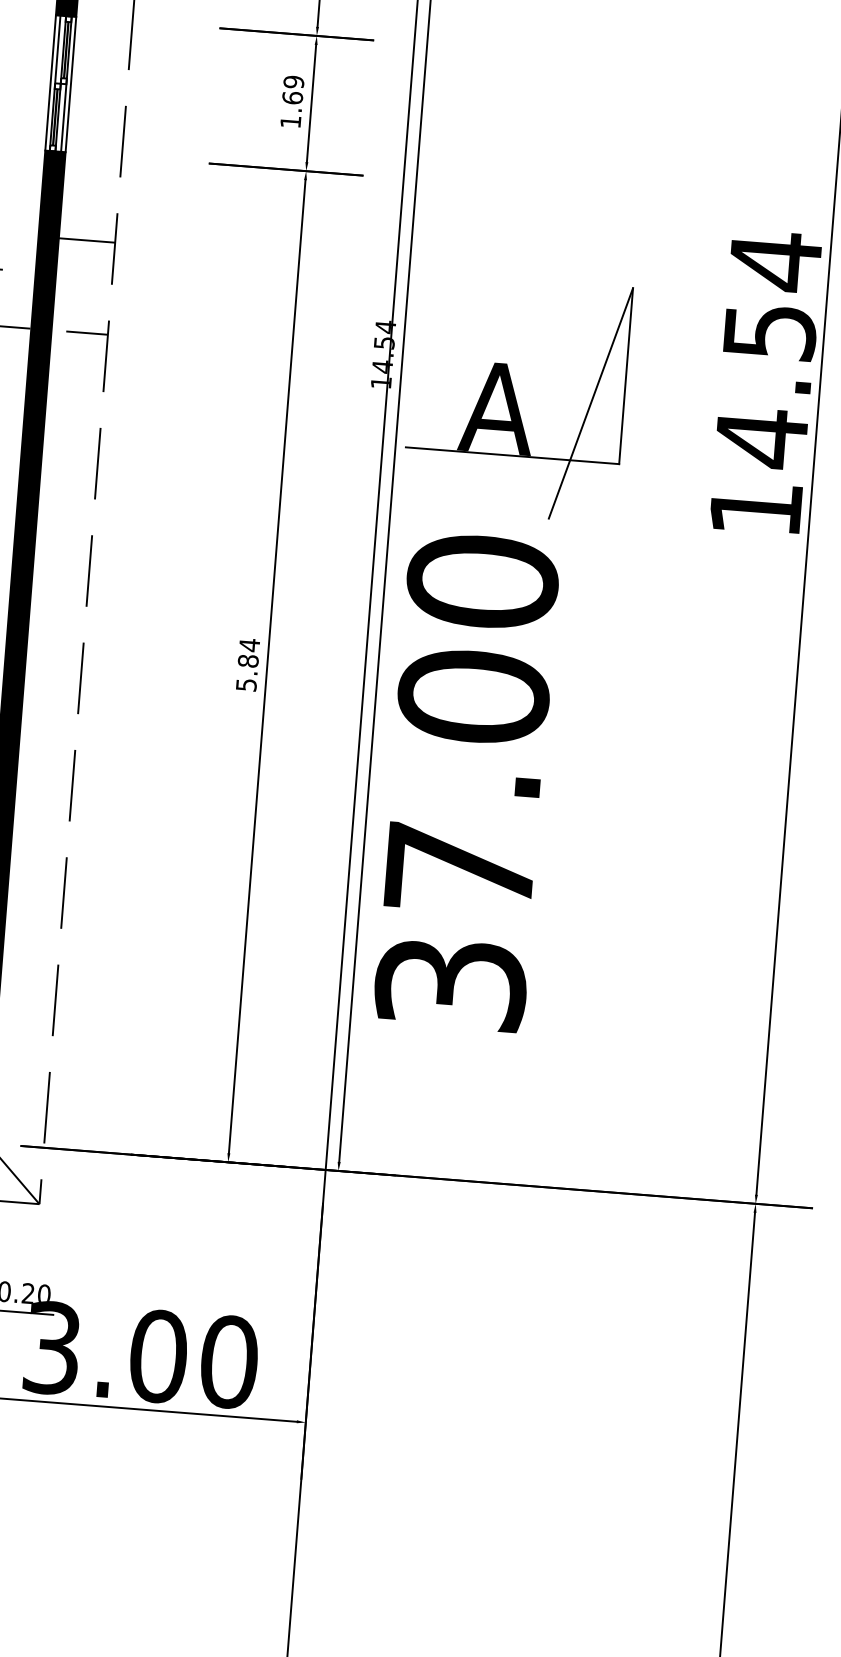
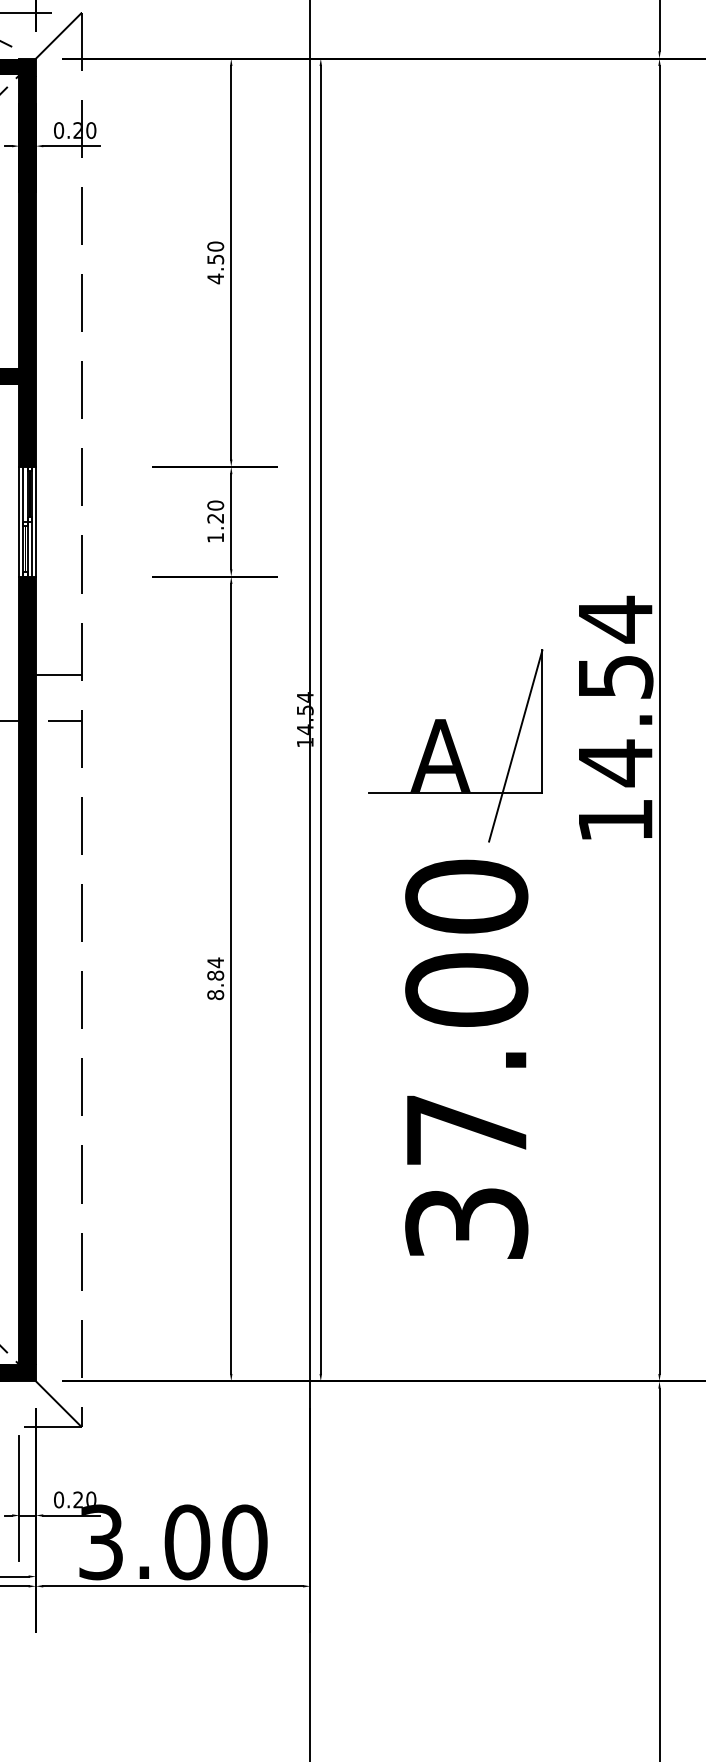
text: (293, 89) -> (215, 511), 1.69 -> 1.20
line: (86, 240) -> (58, 675), moved
part: (516, 397) -> (455, 745), moved
text: (246, 685) -> (215, 995), 5.84 -> 8.84
text: (466, 780) -> (466, 1058), moved

